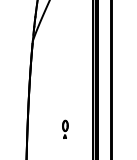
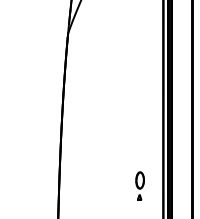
part: (65, 128) -> (140, 184), moved

